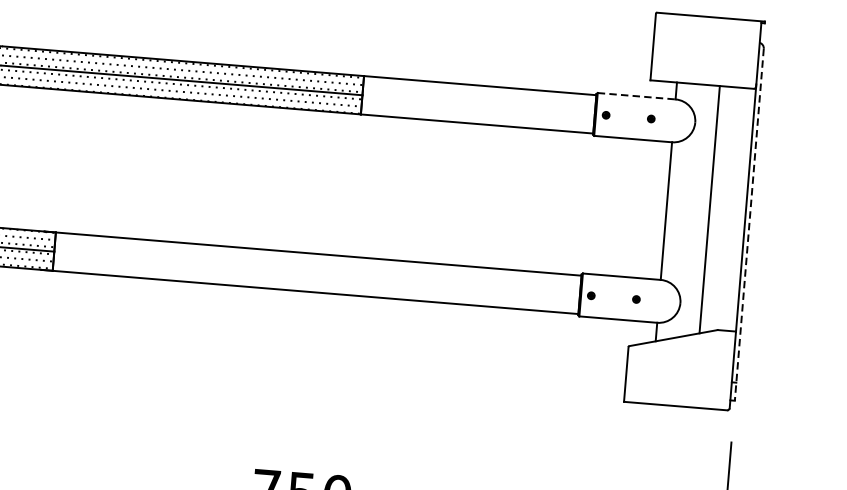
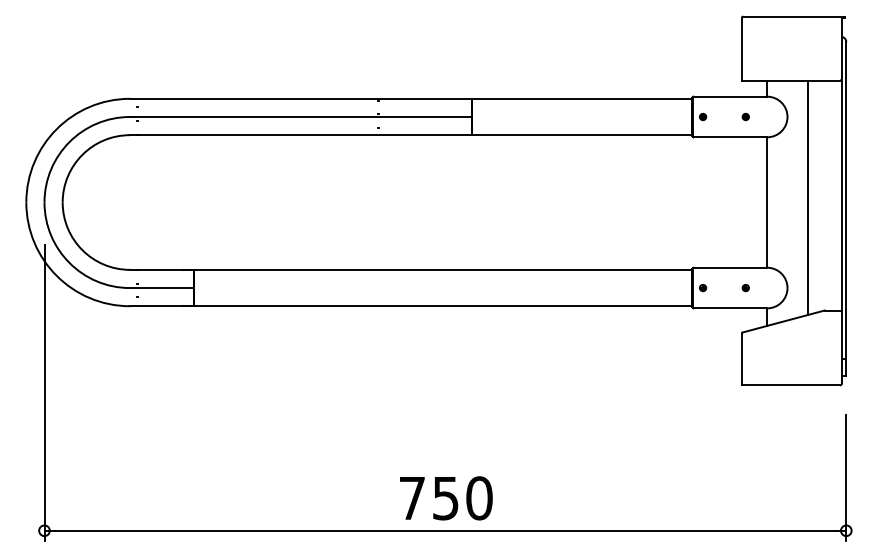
line: (636, 96) -> (730, 96), dashed -> solid
line: (749, 224) -> (846, 208), dashed -> solid

